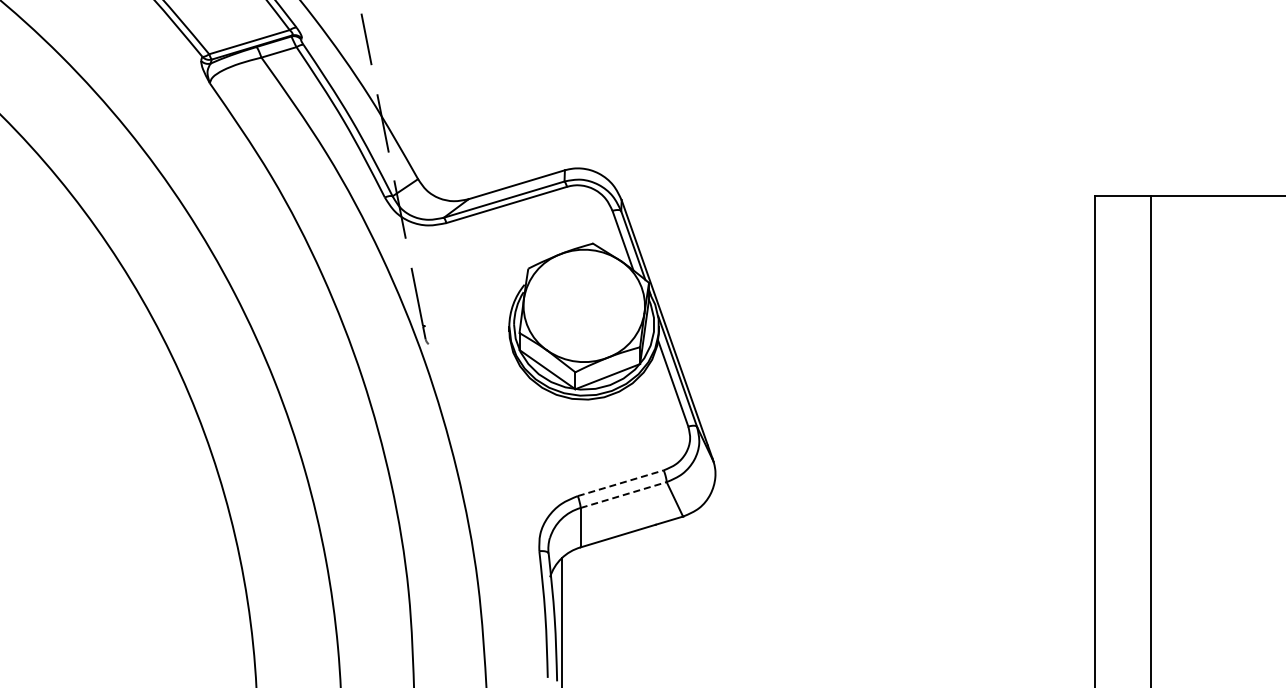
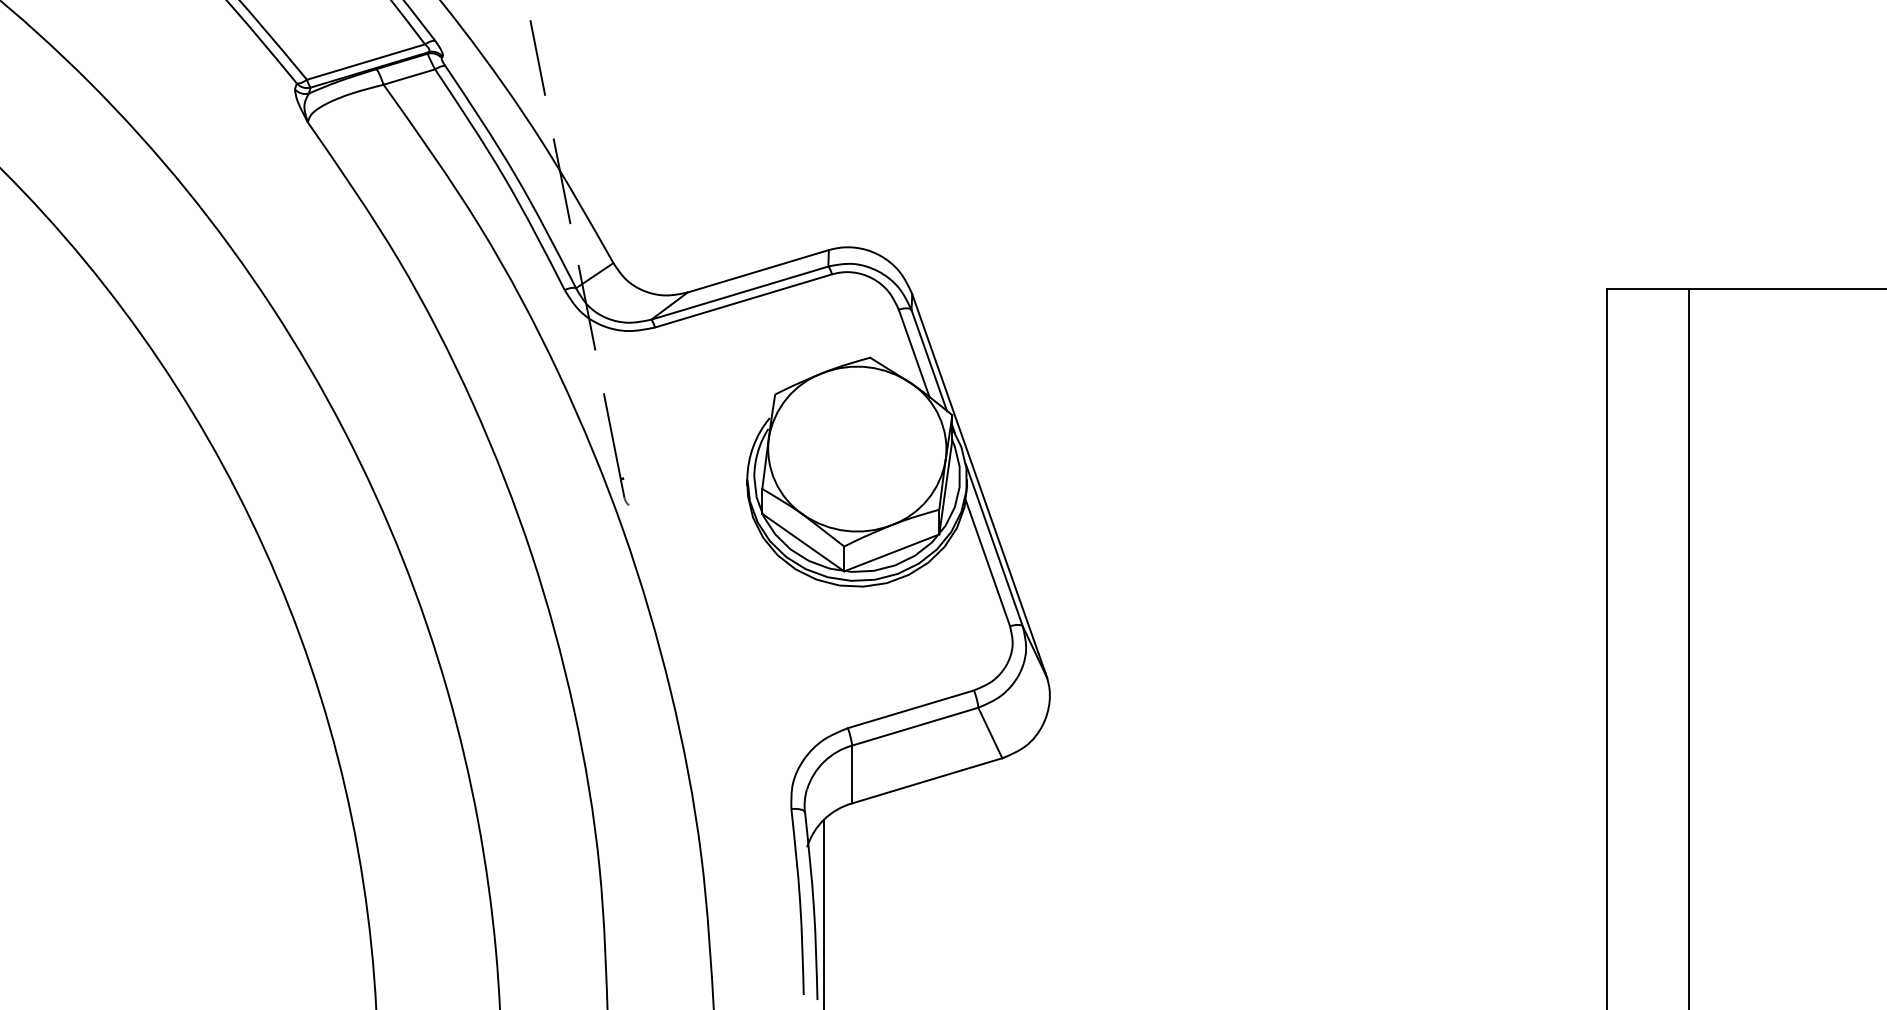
line: (620, 483) -> (910, 709), dashed -> solid
line: (623, 495) -> (914, 727), dashed -> solid

